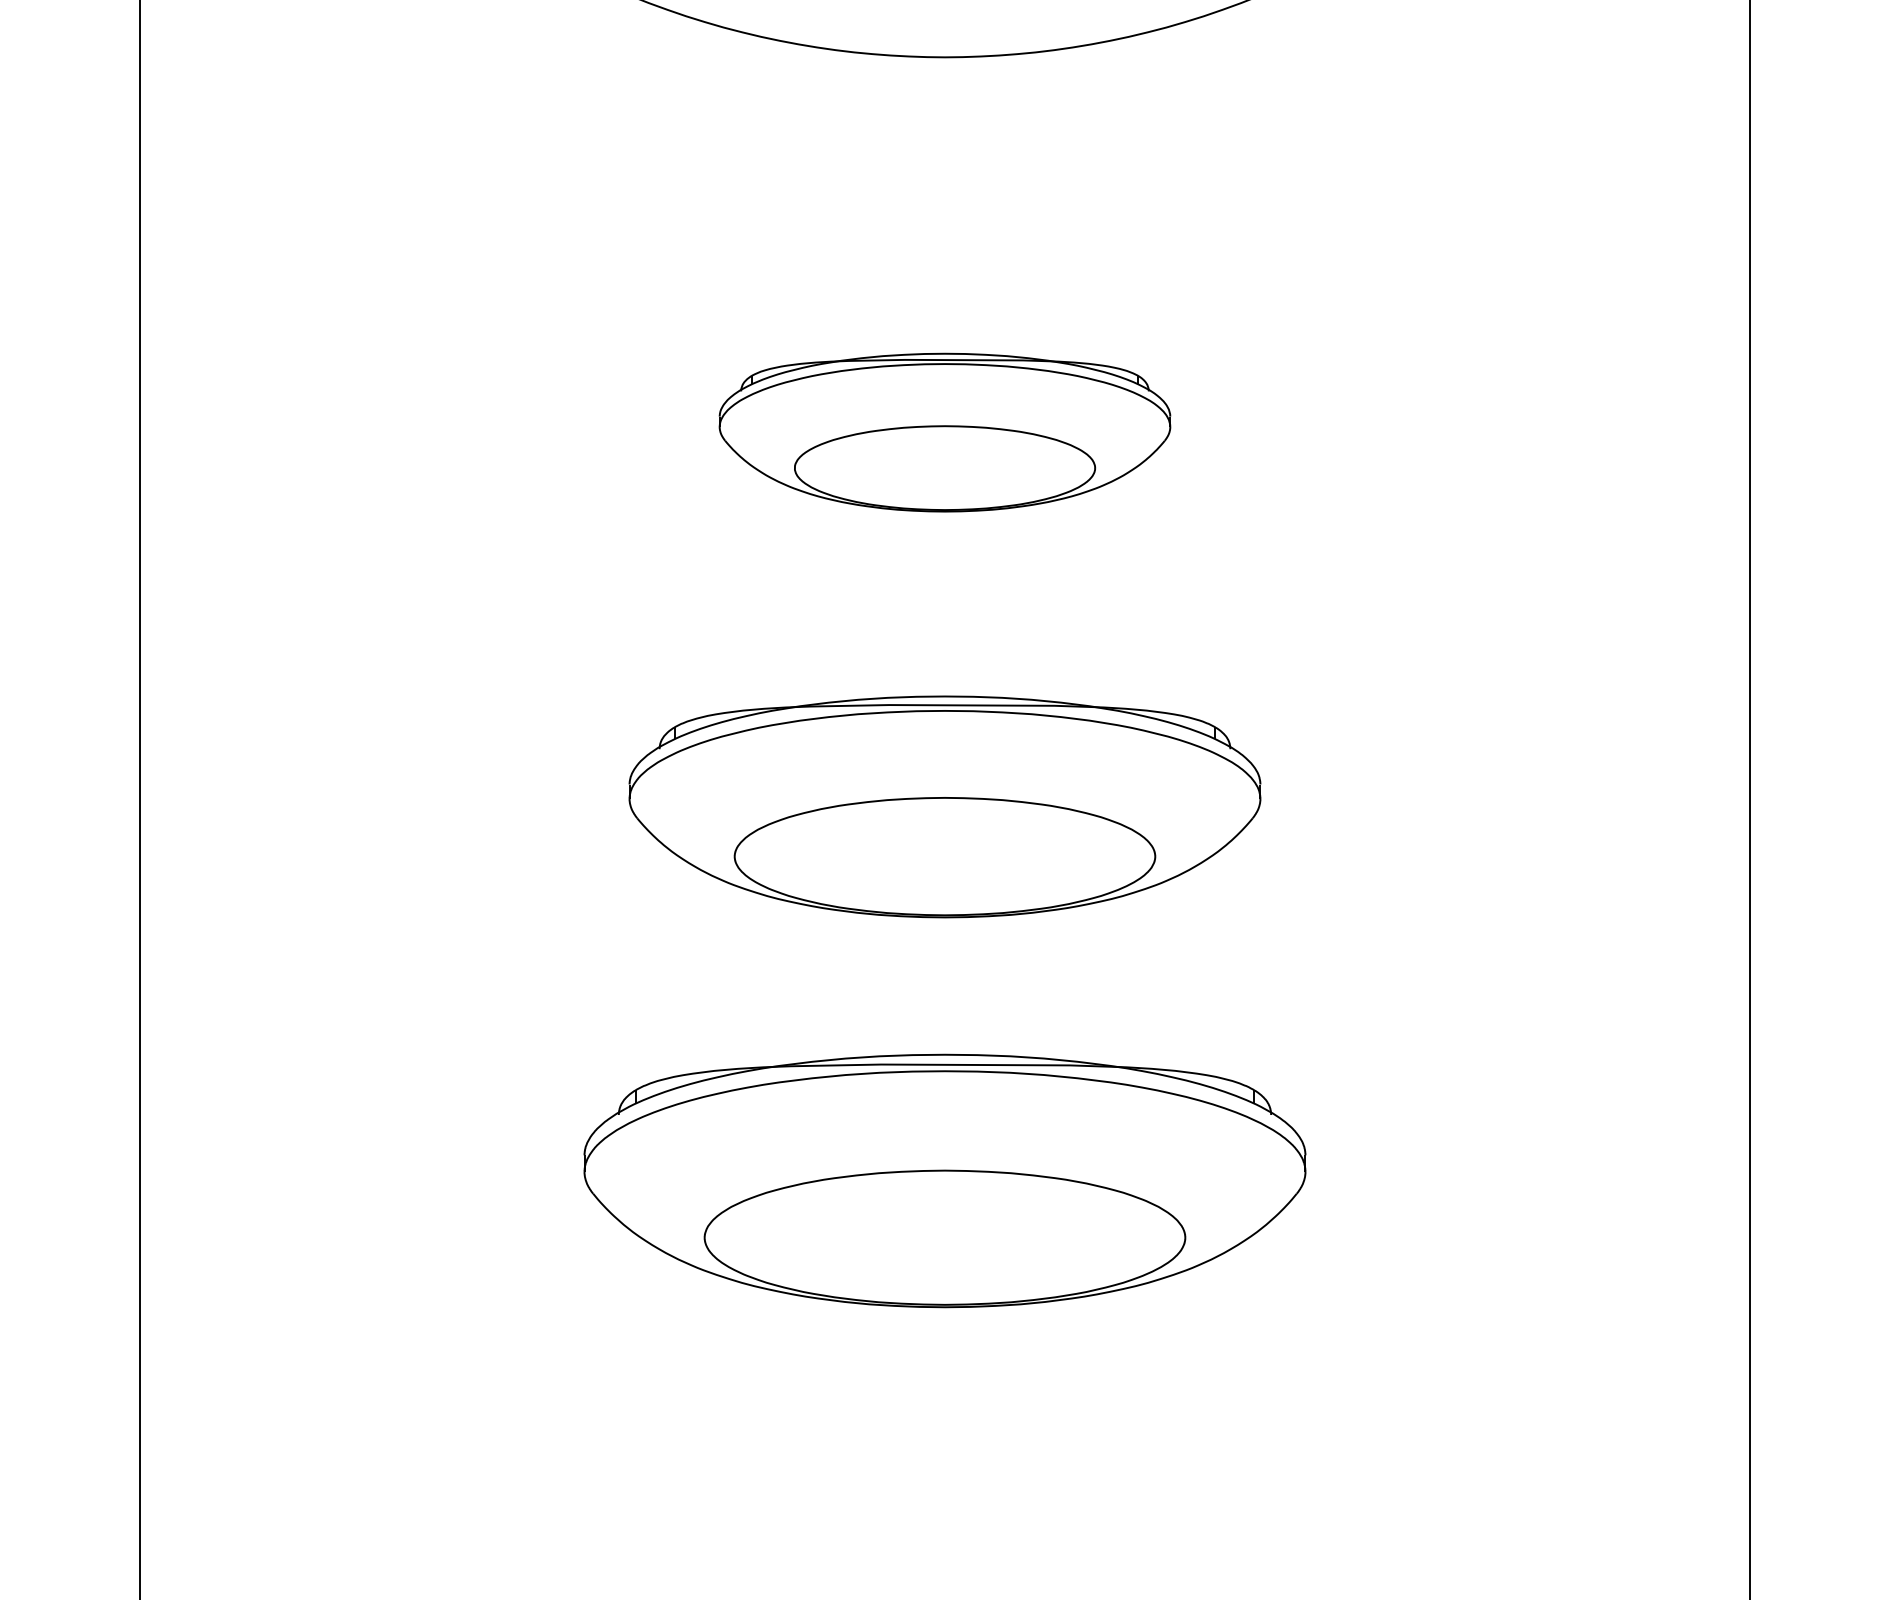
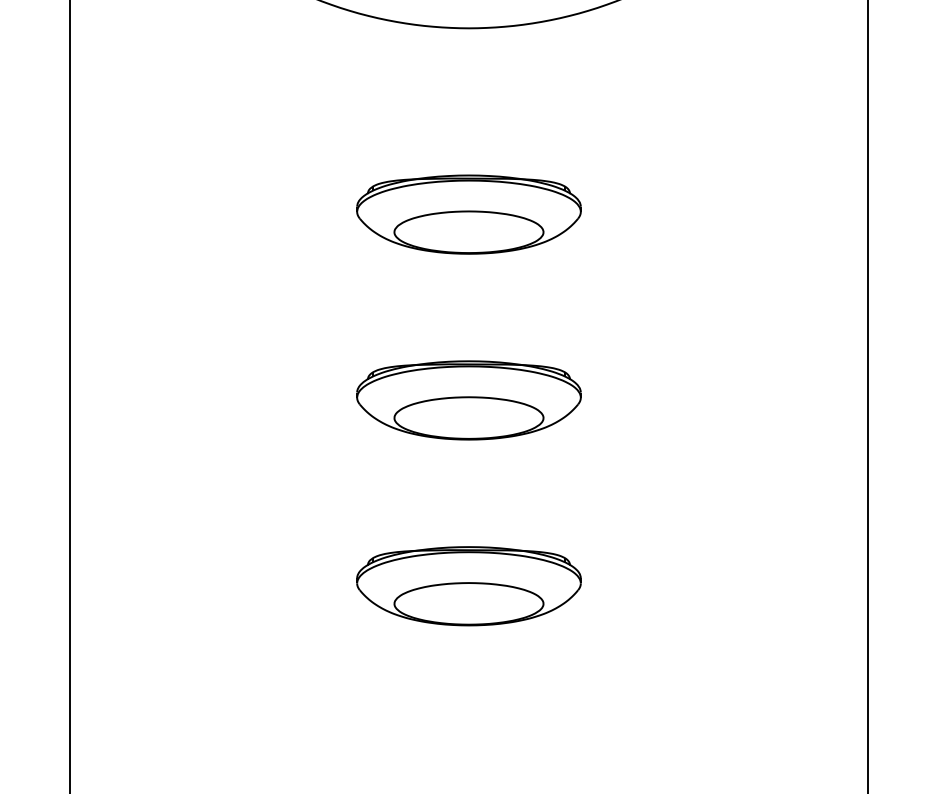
part: (943, 807) -> (468, 400), size x0.71
part: (943, 1181) -> (468, 586), size x0.62

